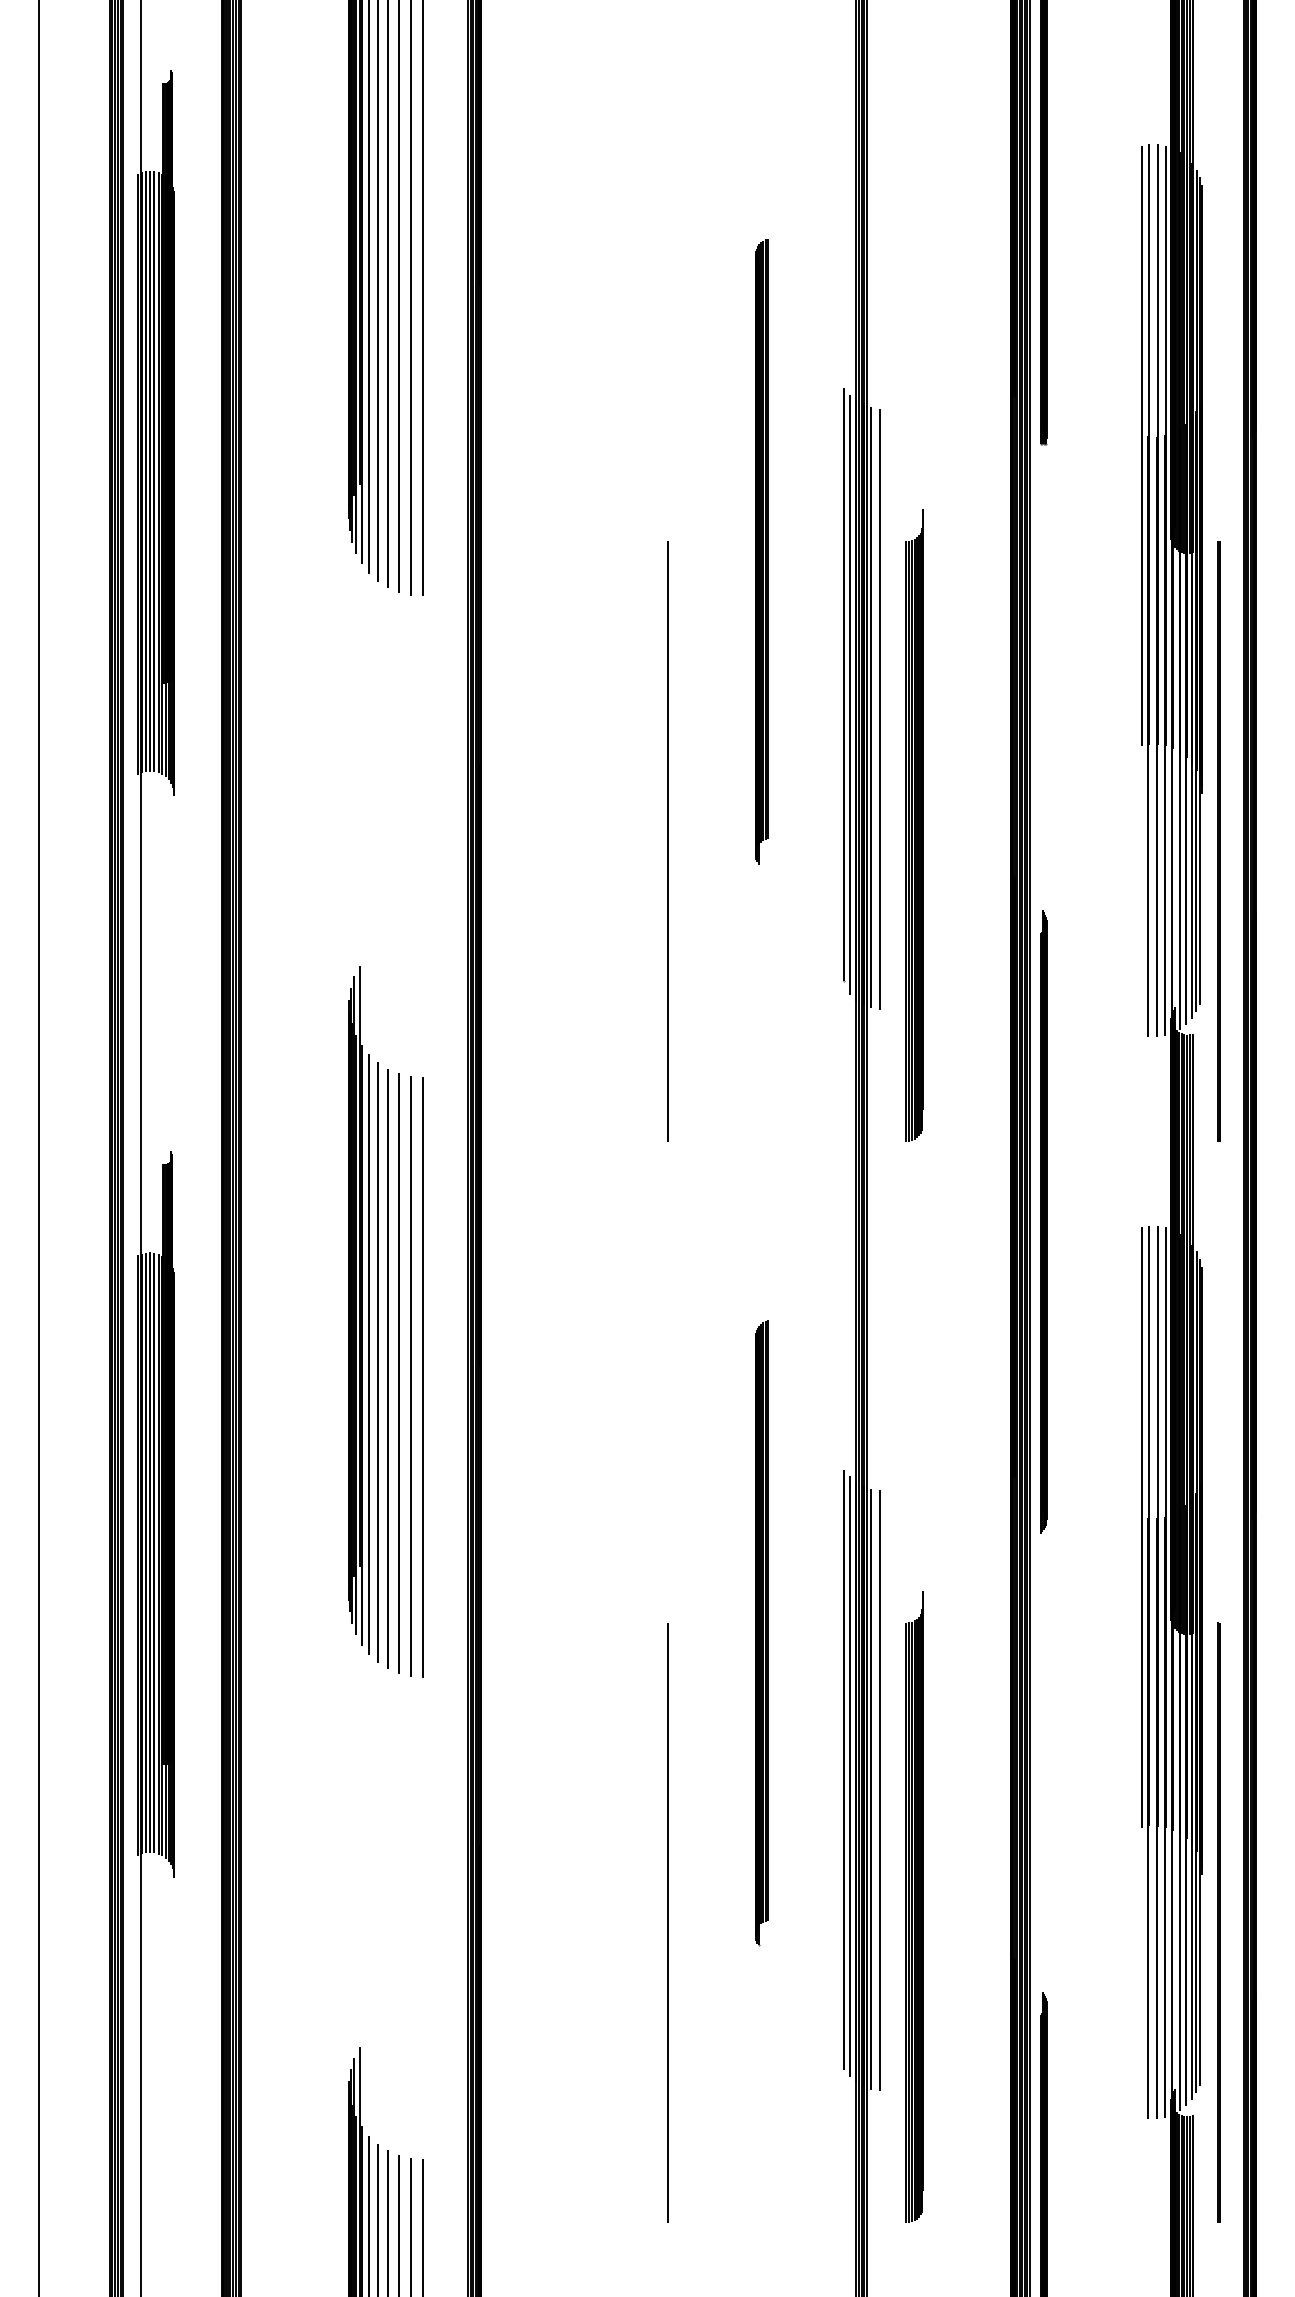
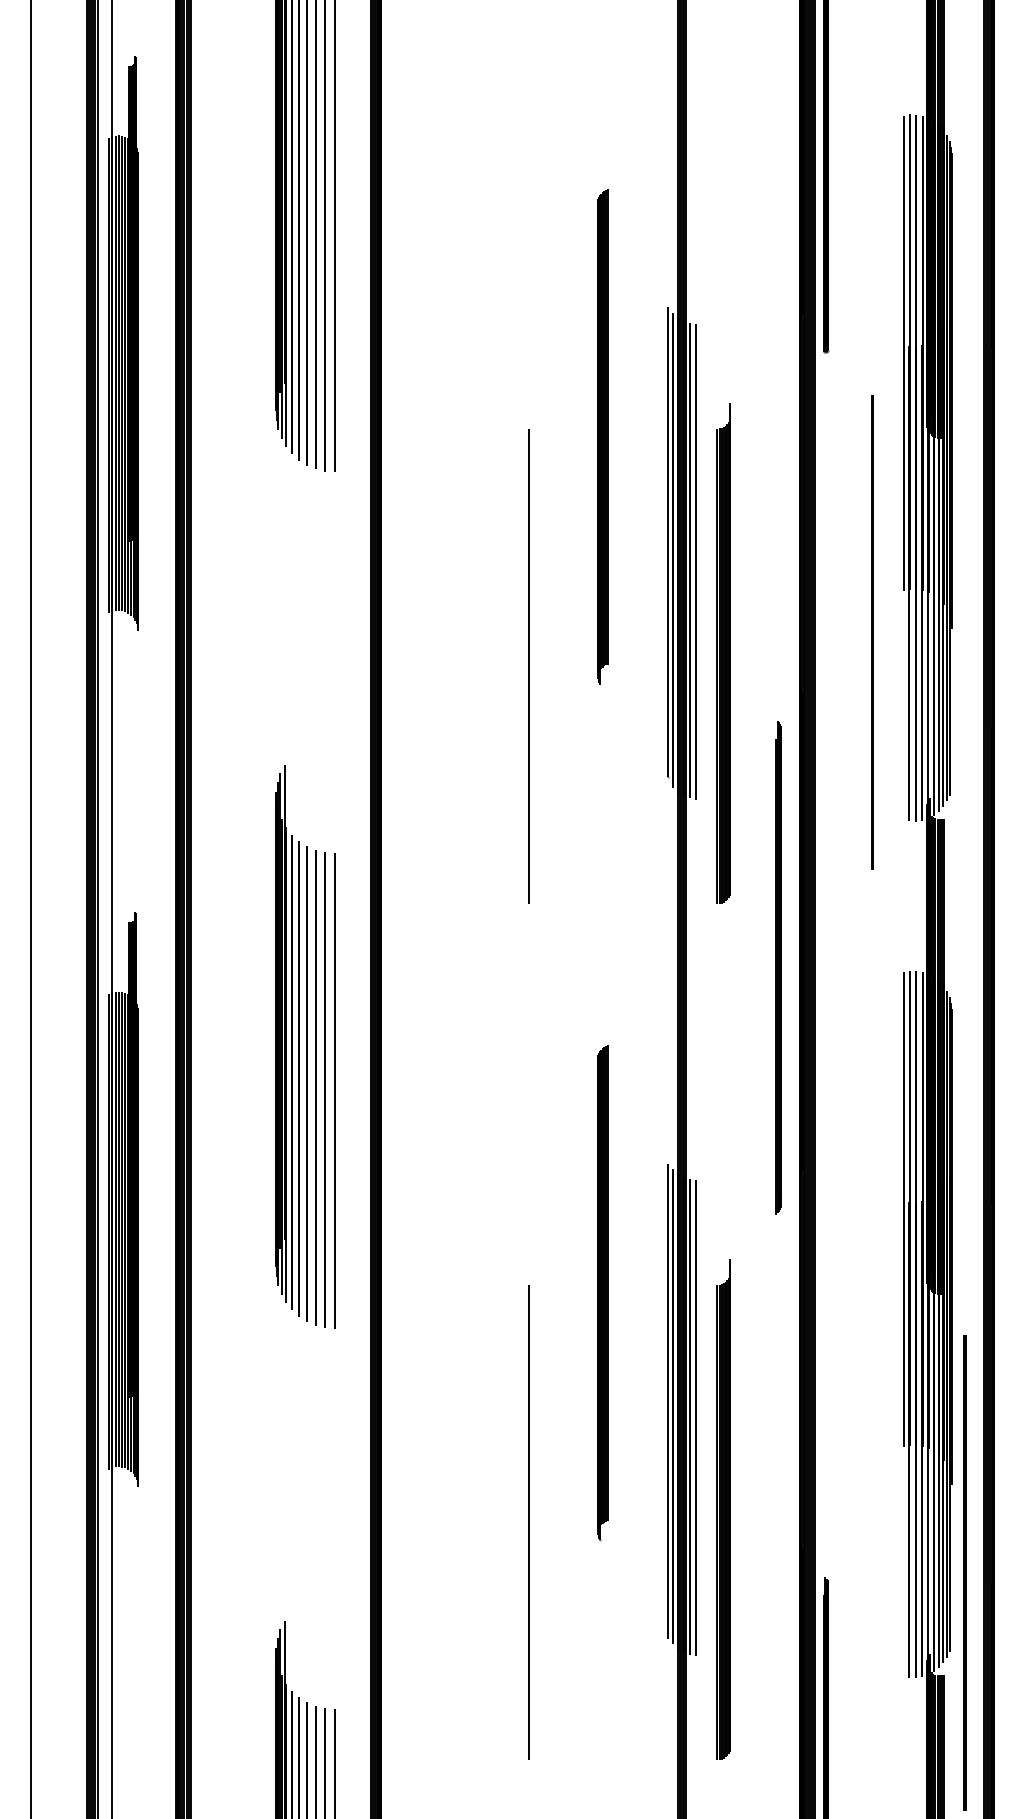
line: (1218, 841) -> (871, 632), moved
part: (1043, 1221) -> (778, 967), moved
line: (1218, 1922) -> (964, 1572), moved

